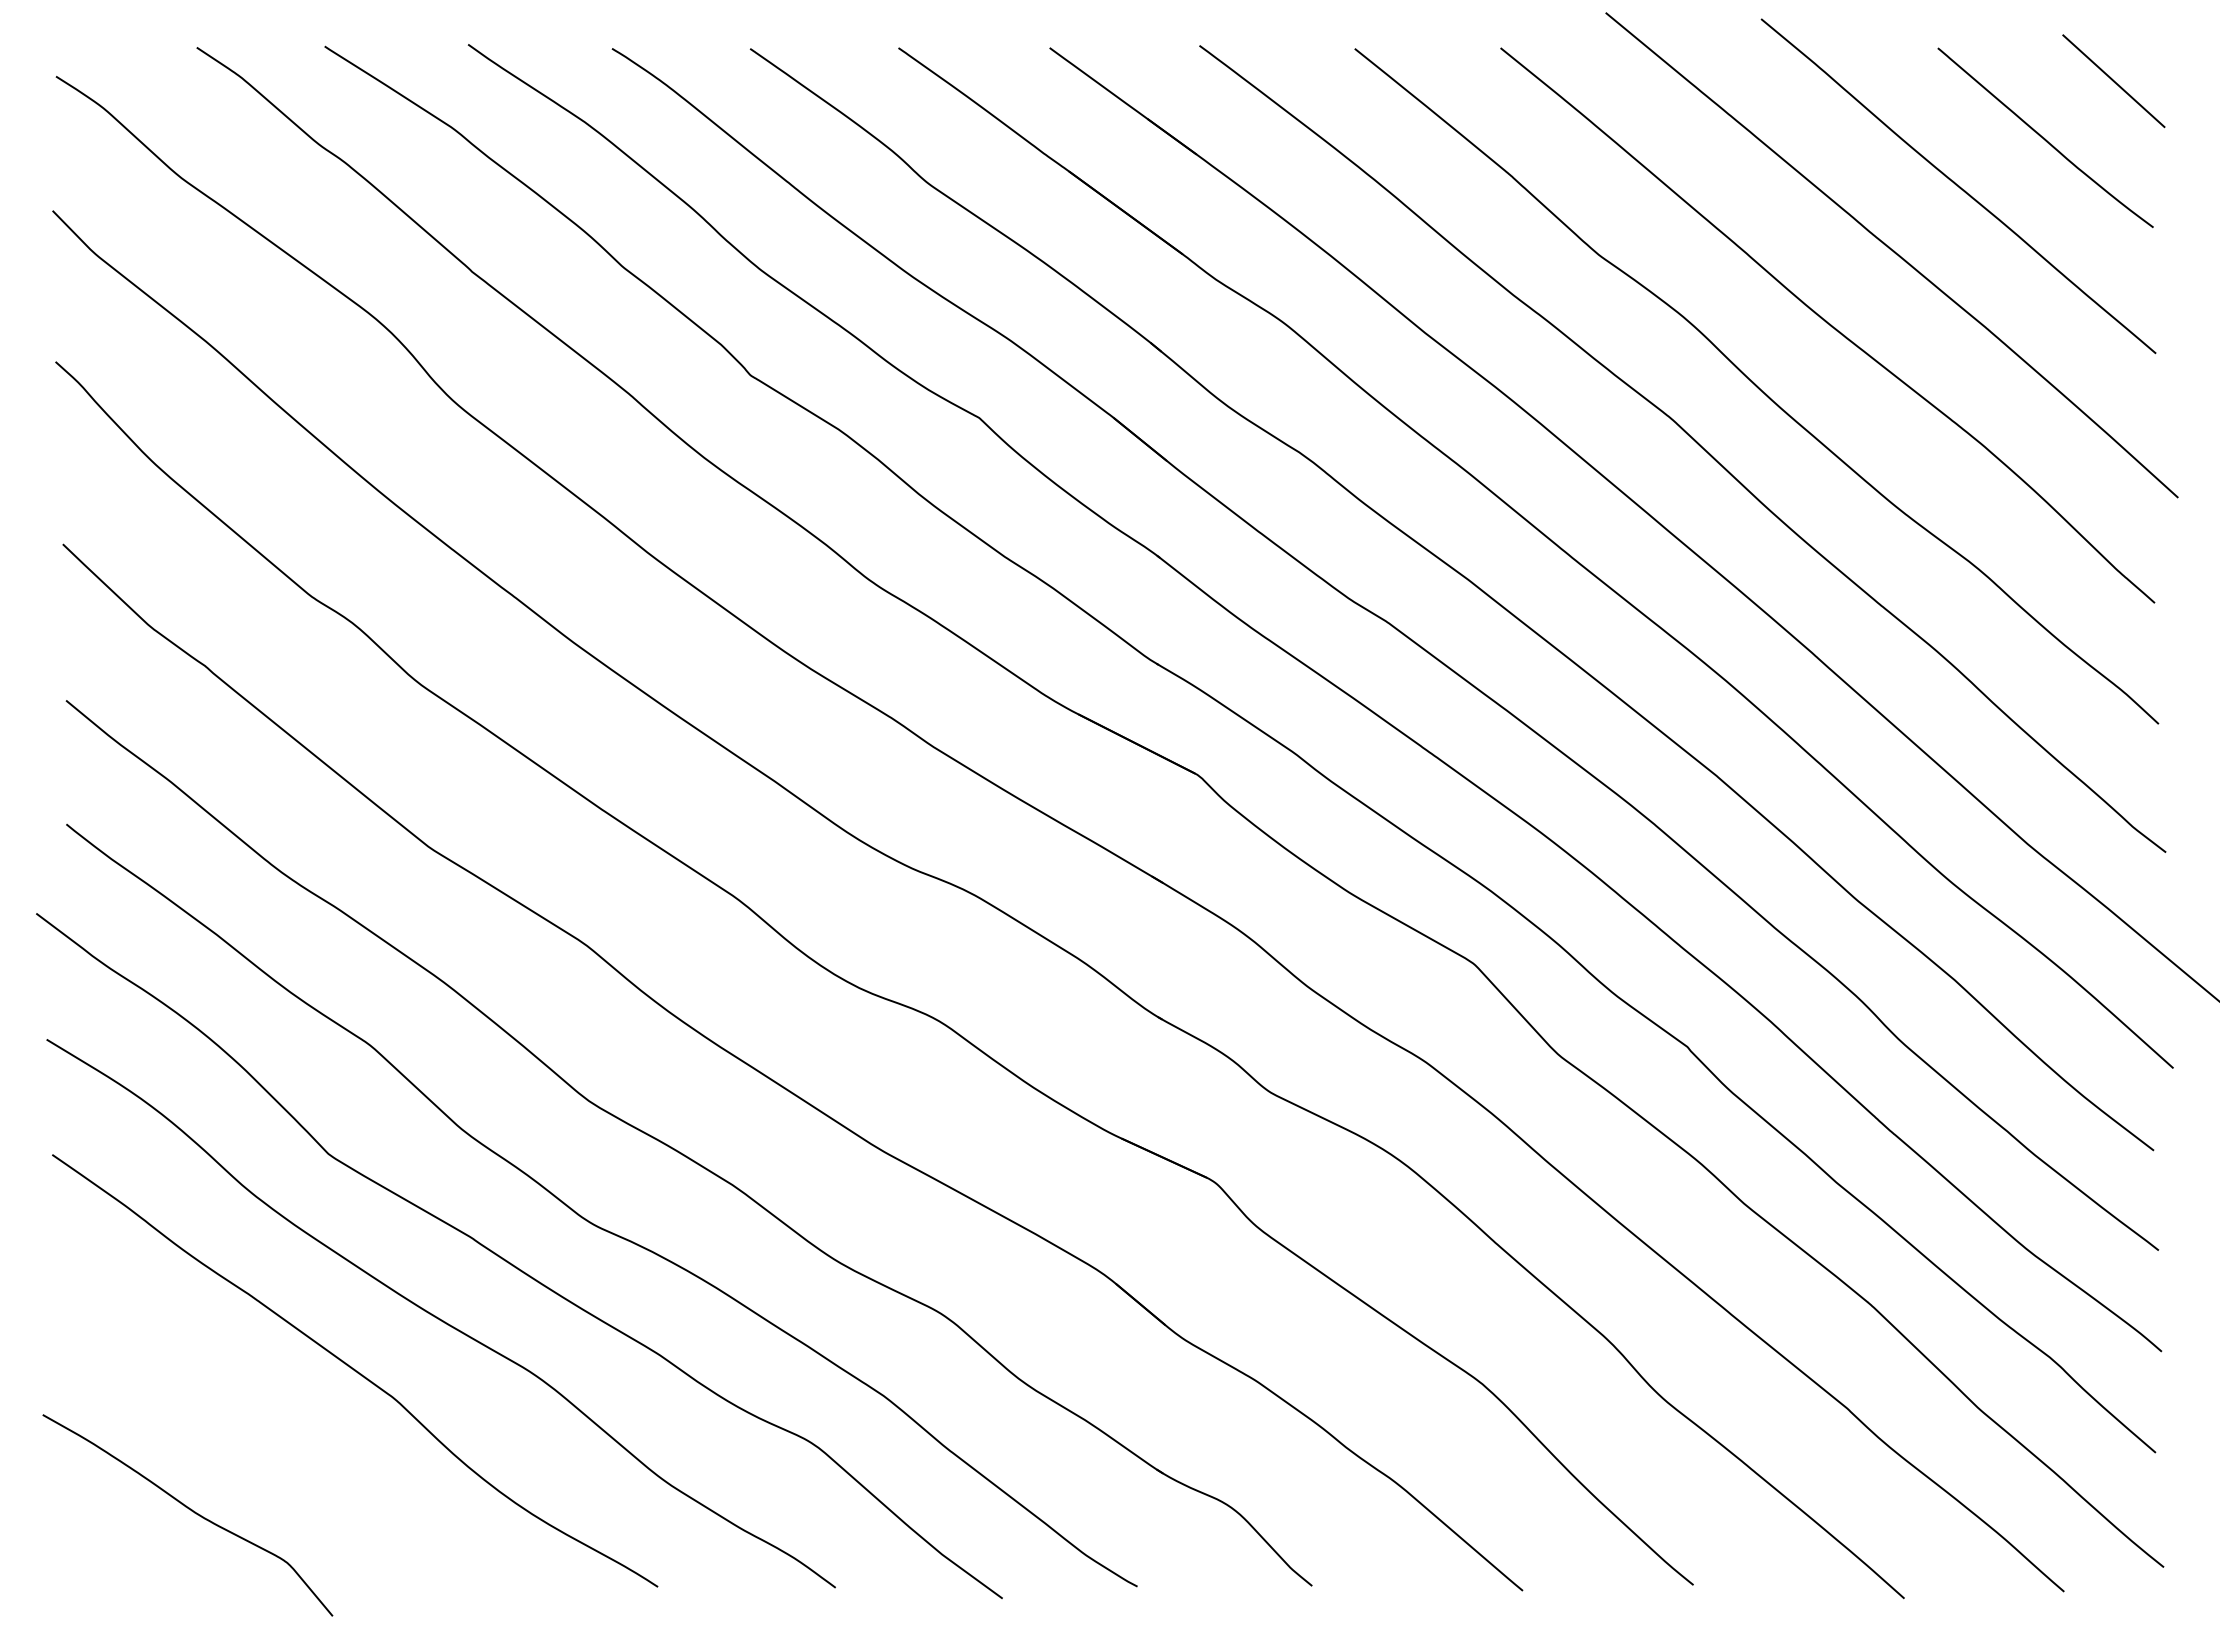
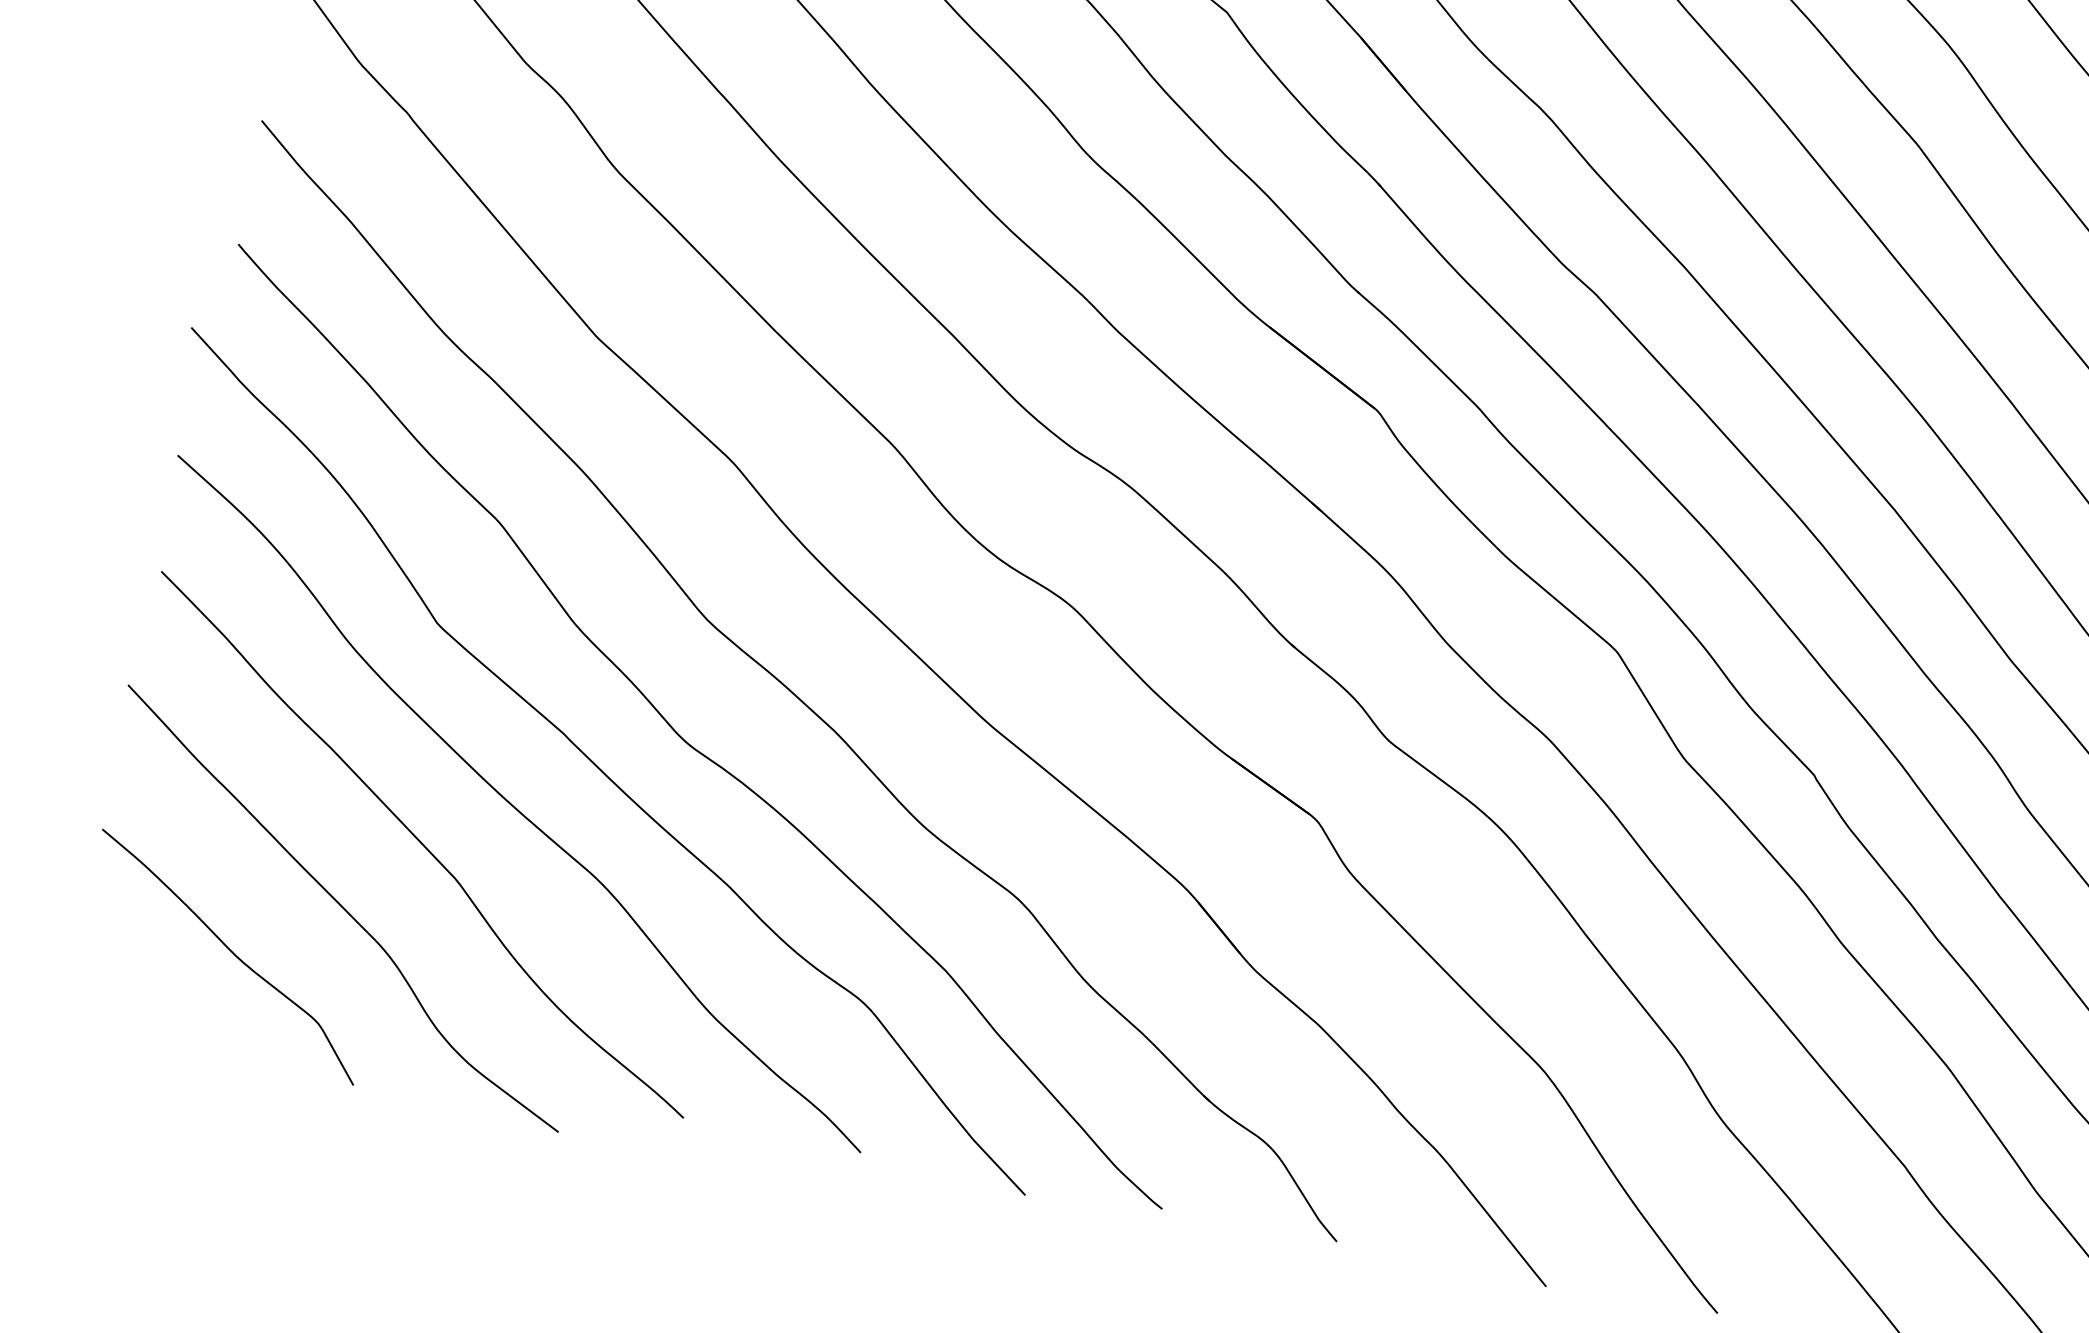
curve: (289, 1447) -> (342, 908), added

